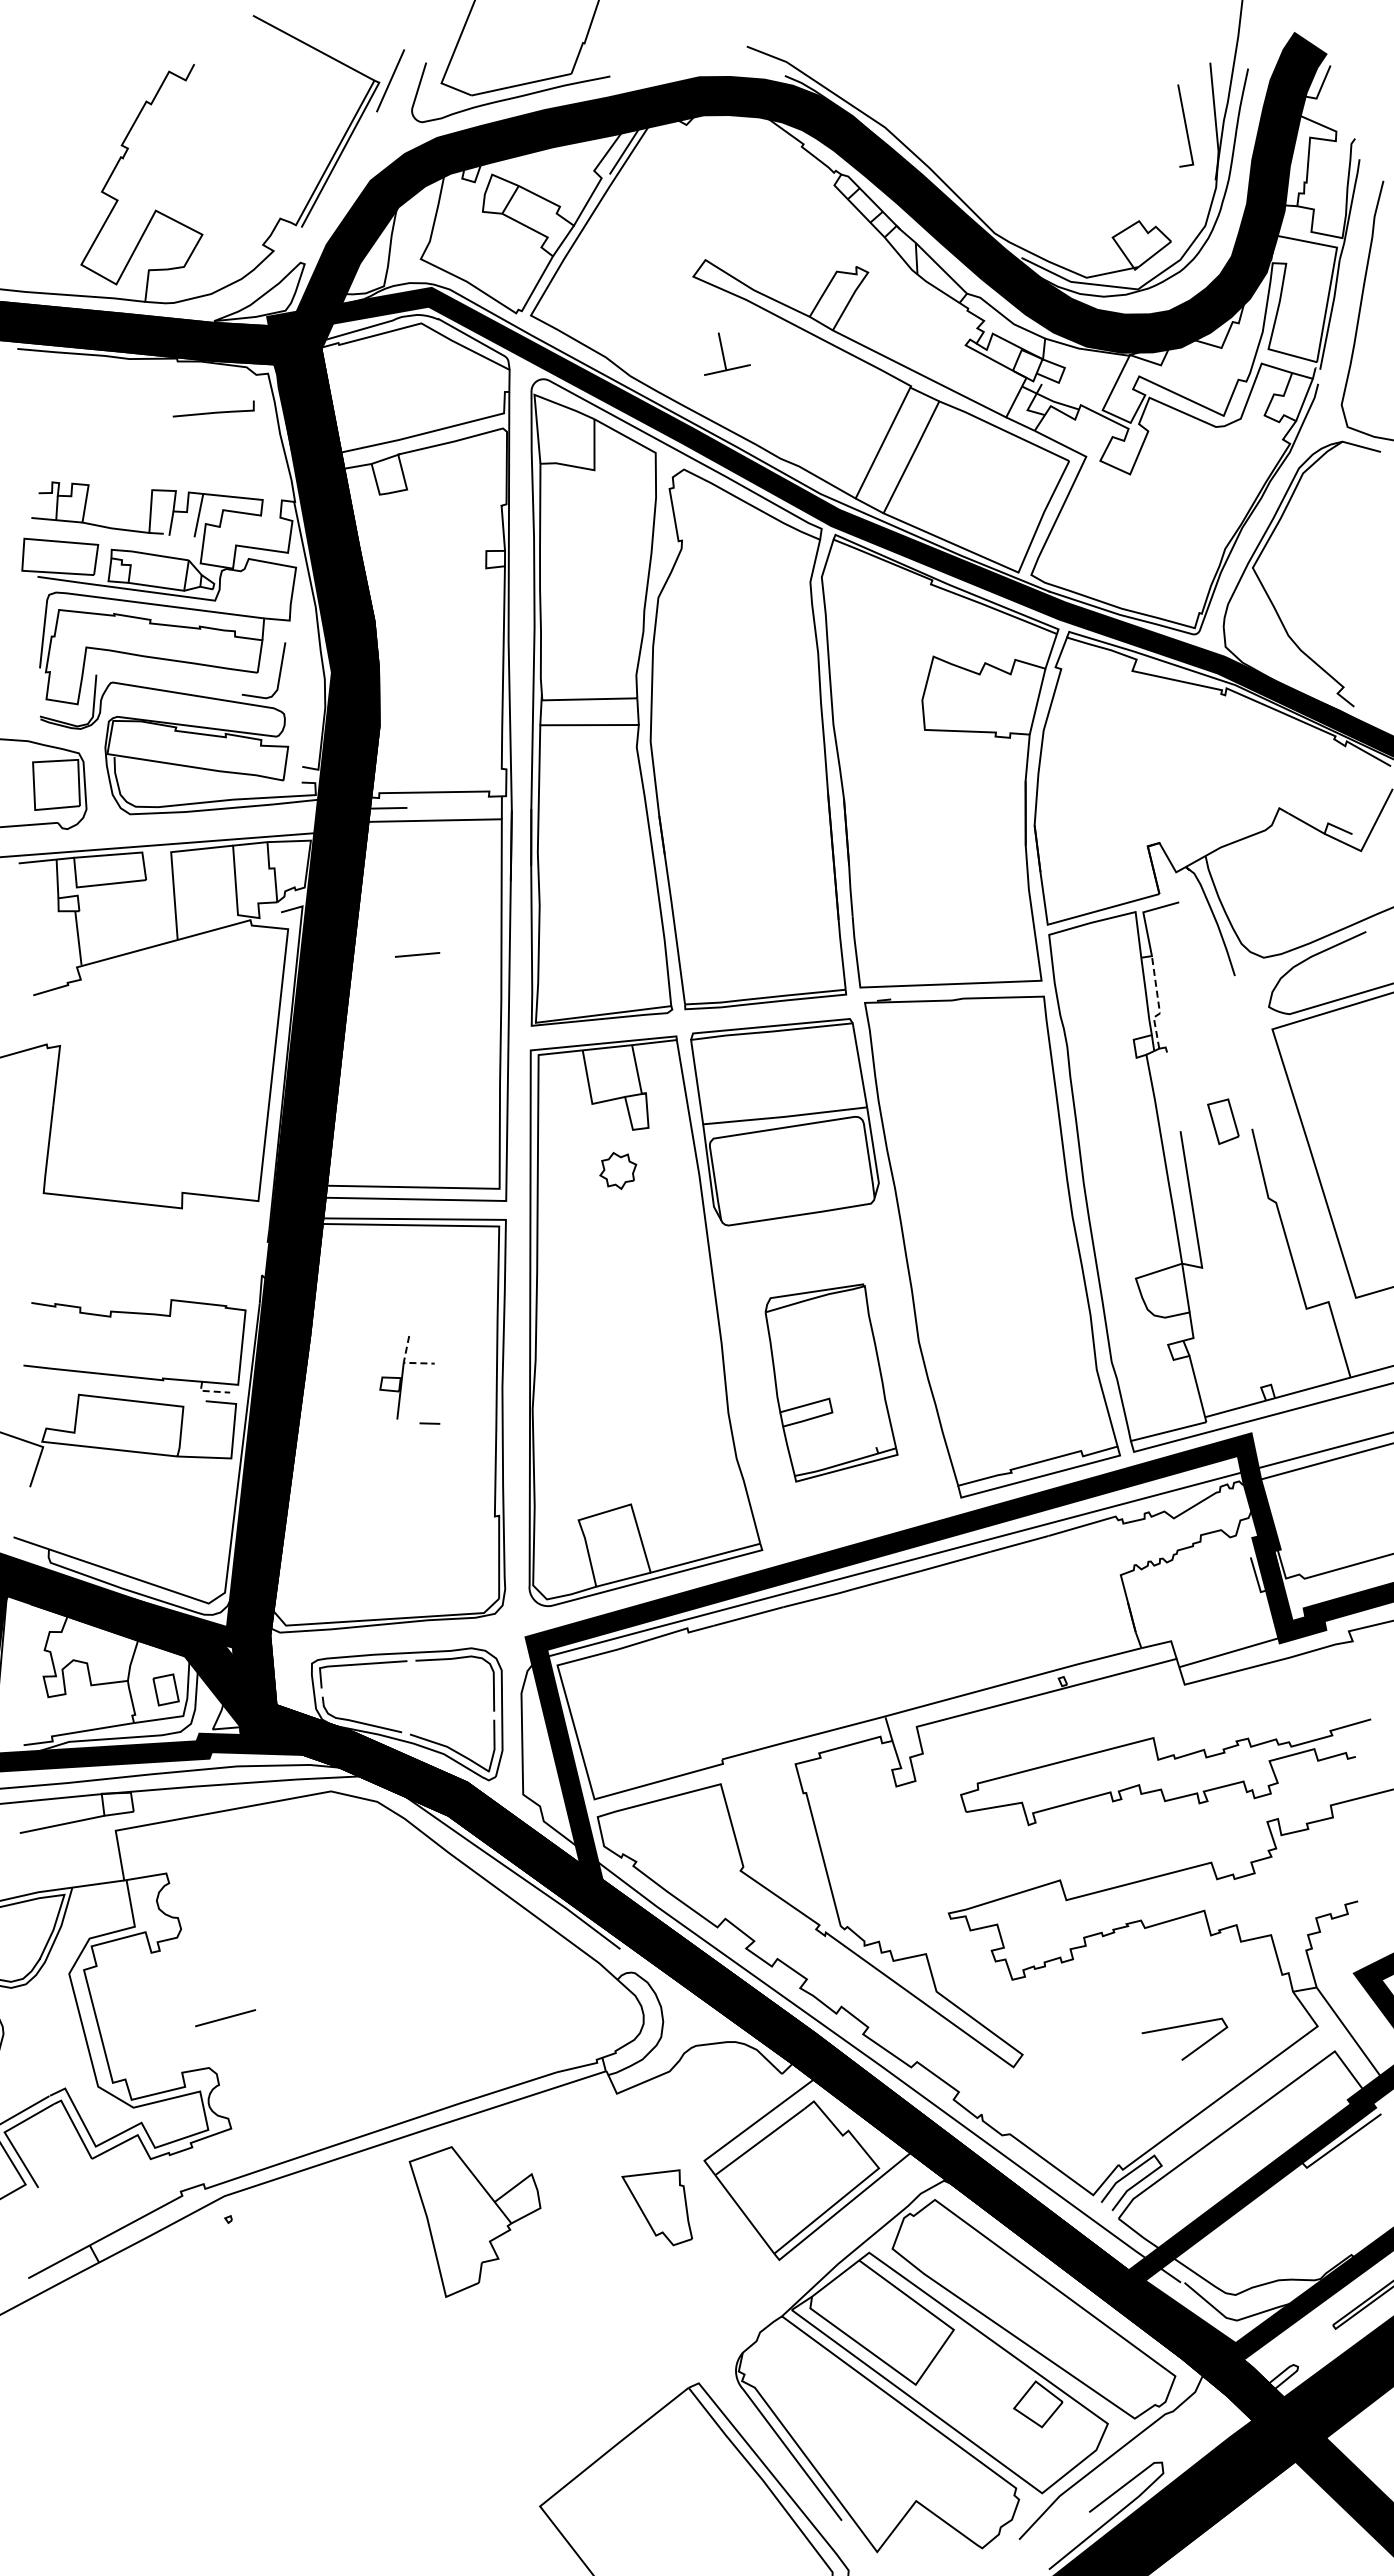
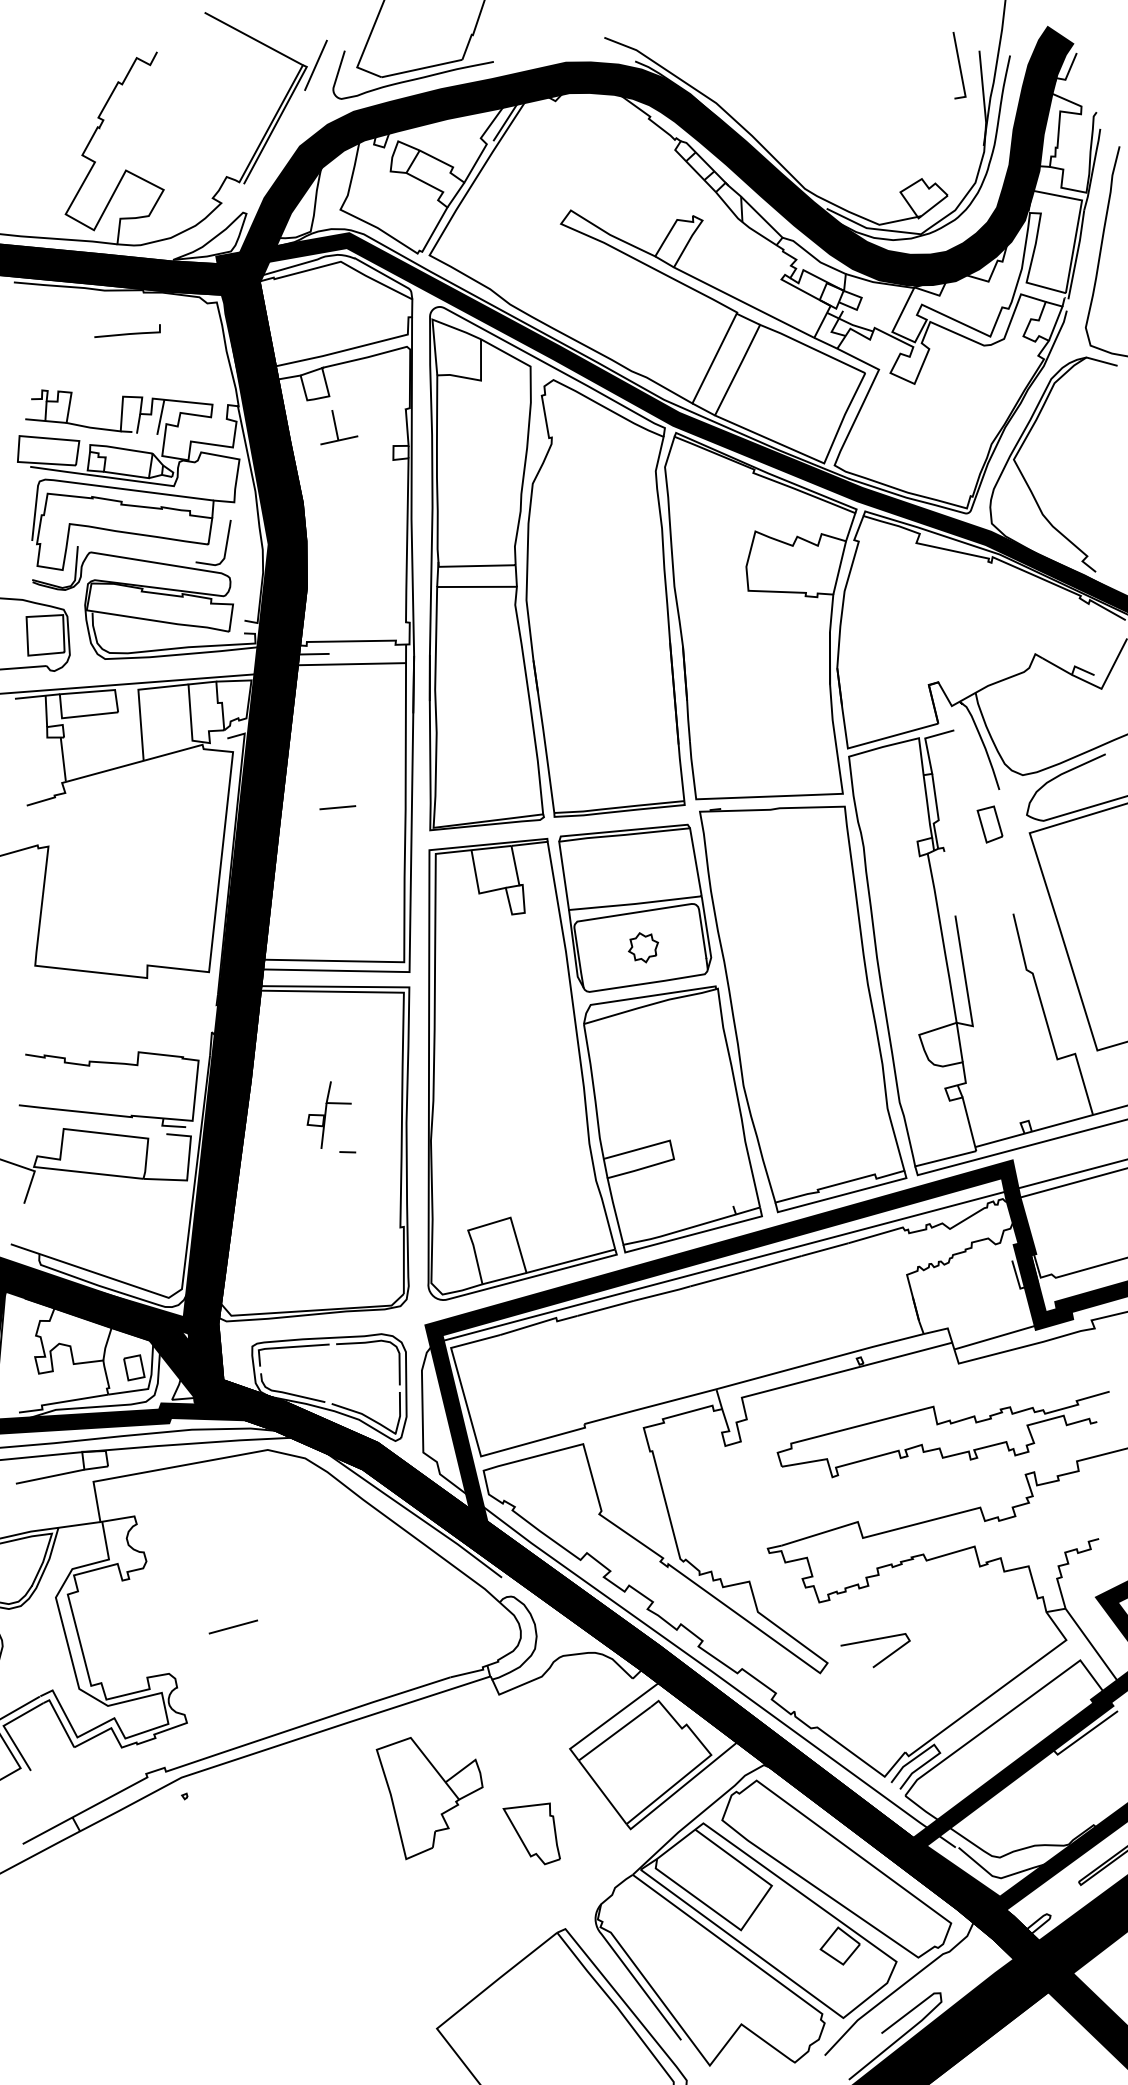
line: (1185, 125) -> (959, 65), moved
part: (727, 353) -> (339, 426), moved
line: (215, 411) -> (128, 333), moved
line: (417, 954) -> (337, 807), moved
line: (1158, 1005) -> (937, 813), dashed -> solid
part: (1223, 1121) -> (990, 824), moved
part: (618, 1170) -> (643, 947), moved
line: (405, 1362) -> (328, 1102), dashed -> solid
part: (831, 1382) -> (672, 1118), size x1.67
line: (210, 1391) -> (170, 1126), dashed -> solid
line: (225, 2018) -> (233, 1627), moved
line: (1180, 2027) -> (871, 1641), moved
part: (657, 2207) -> (532, 1833), moved
part: (474, 2221) -> (429, 1798), moved

